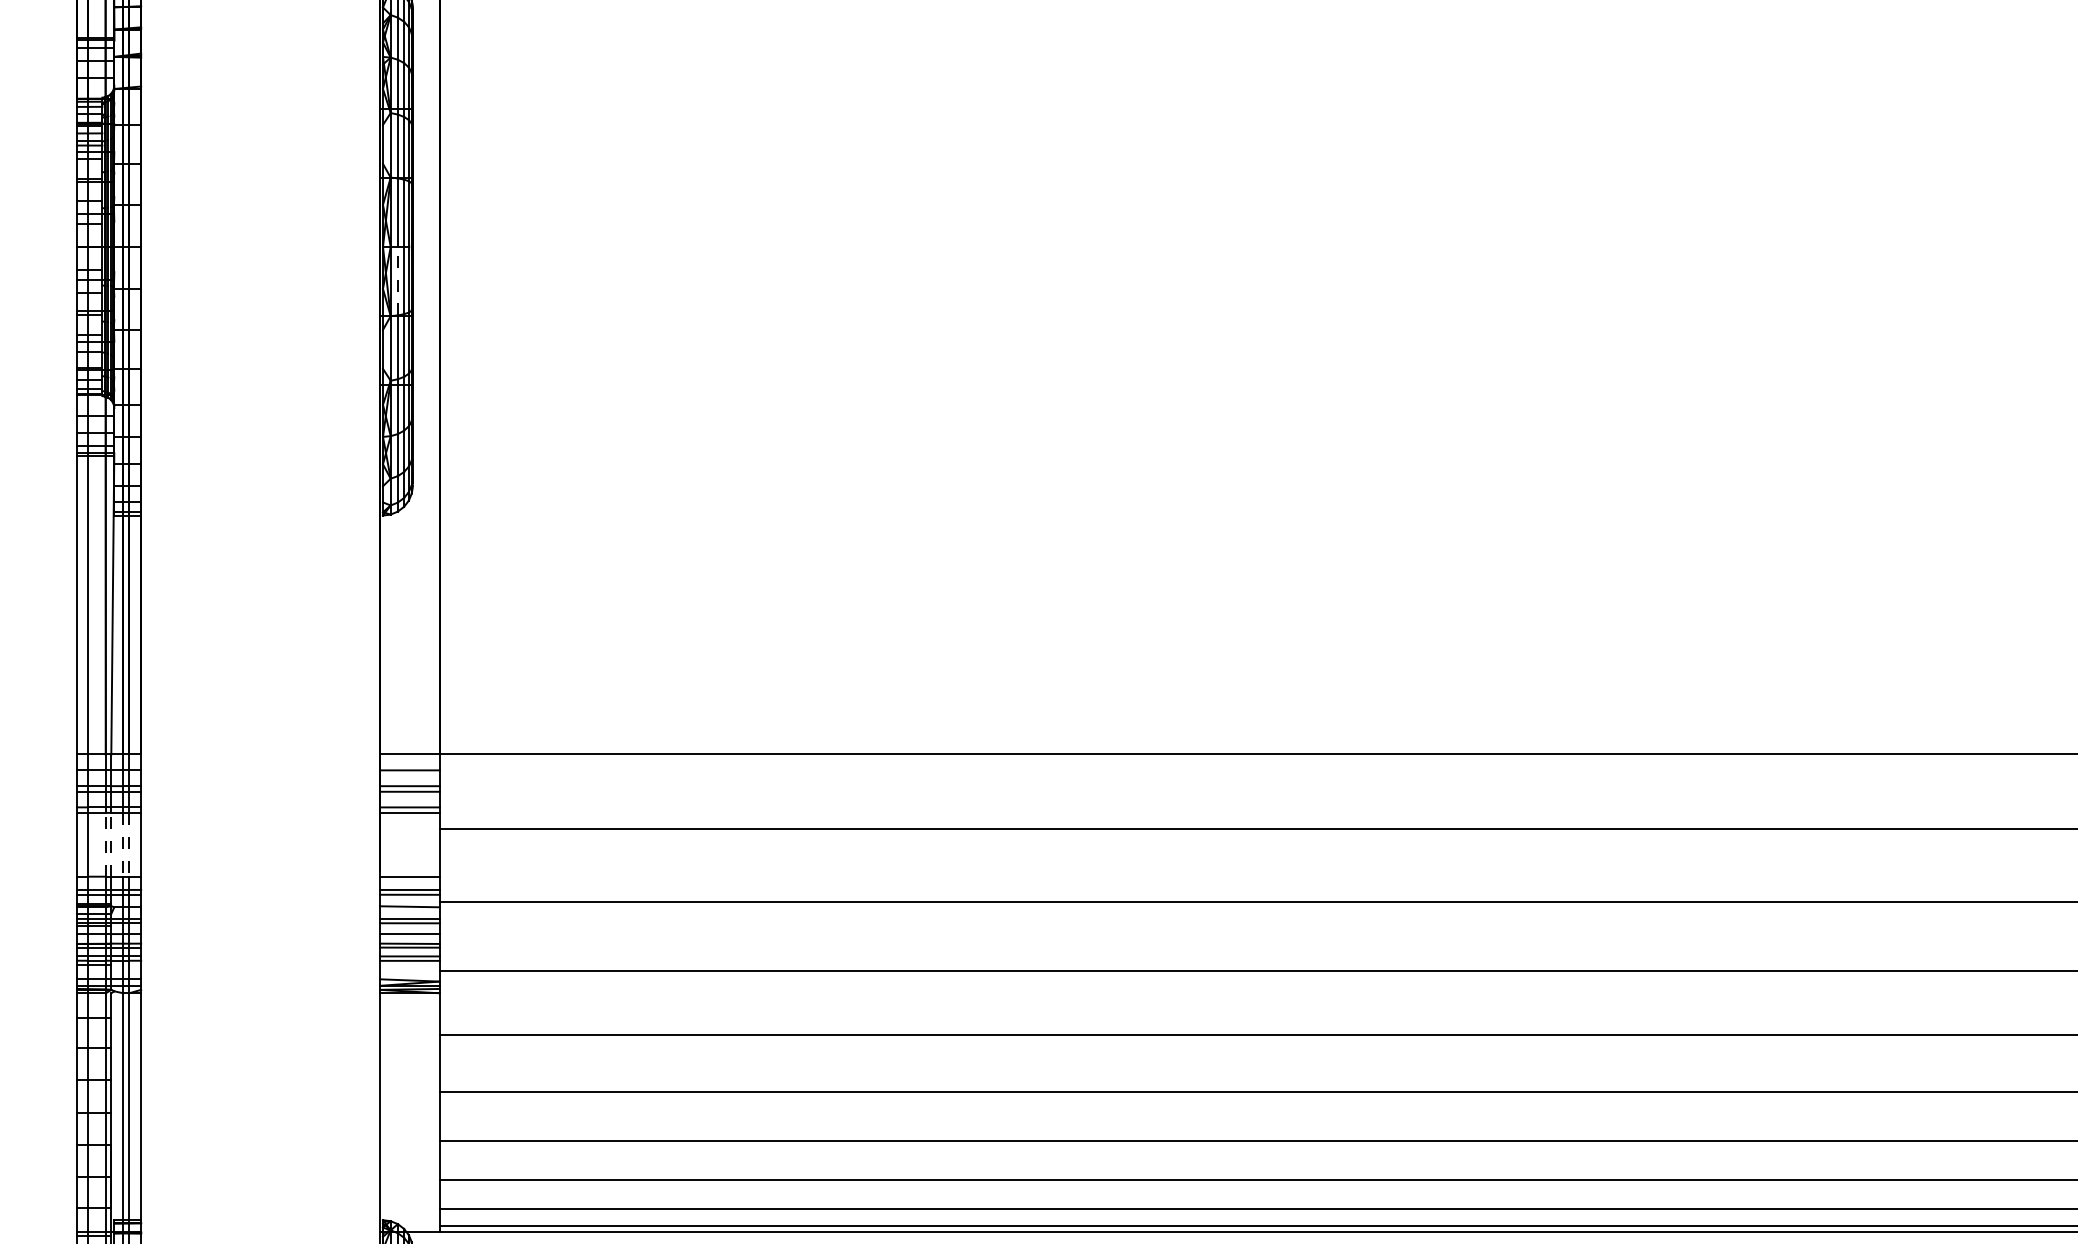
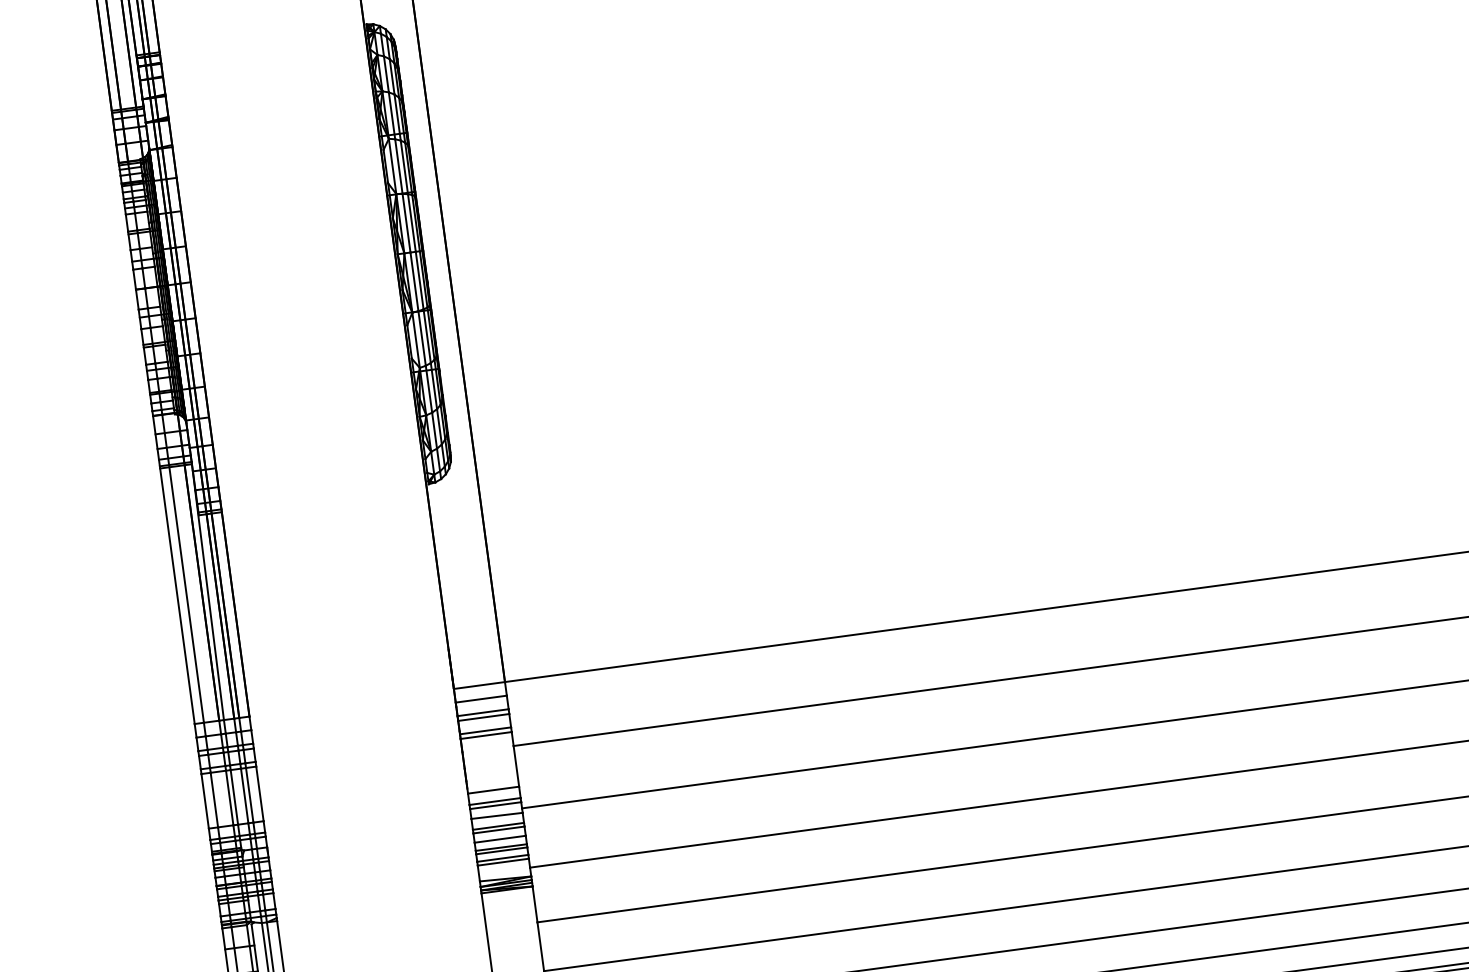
line: (397, 280) -> (414, 281), dashed -> solid
line: (105, 844) -> (229, 797), dashed -> solid
line: (111, 844) -> (234, 797), dashed -> solid
line: (123, 844) -> (244, 795), dashed -> solid
line: (129, 844) -> (249, 795), dashed -> solid

